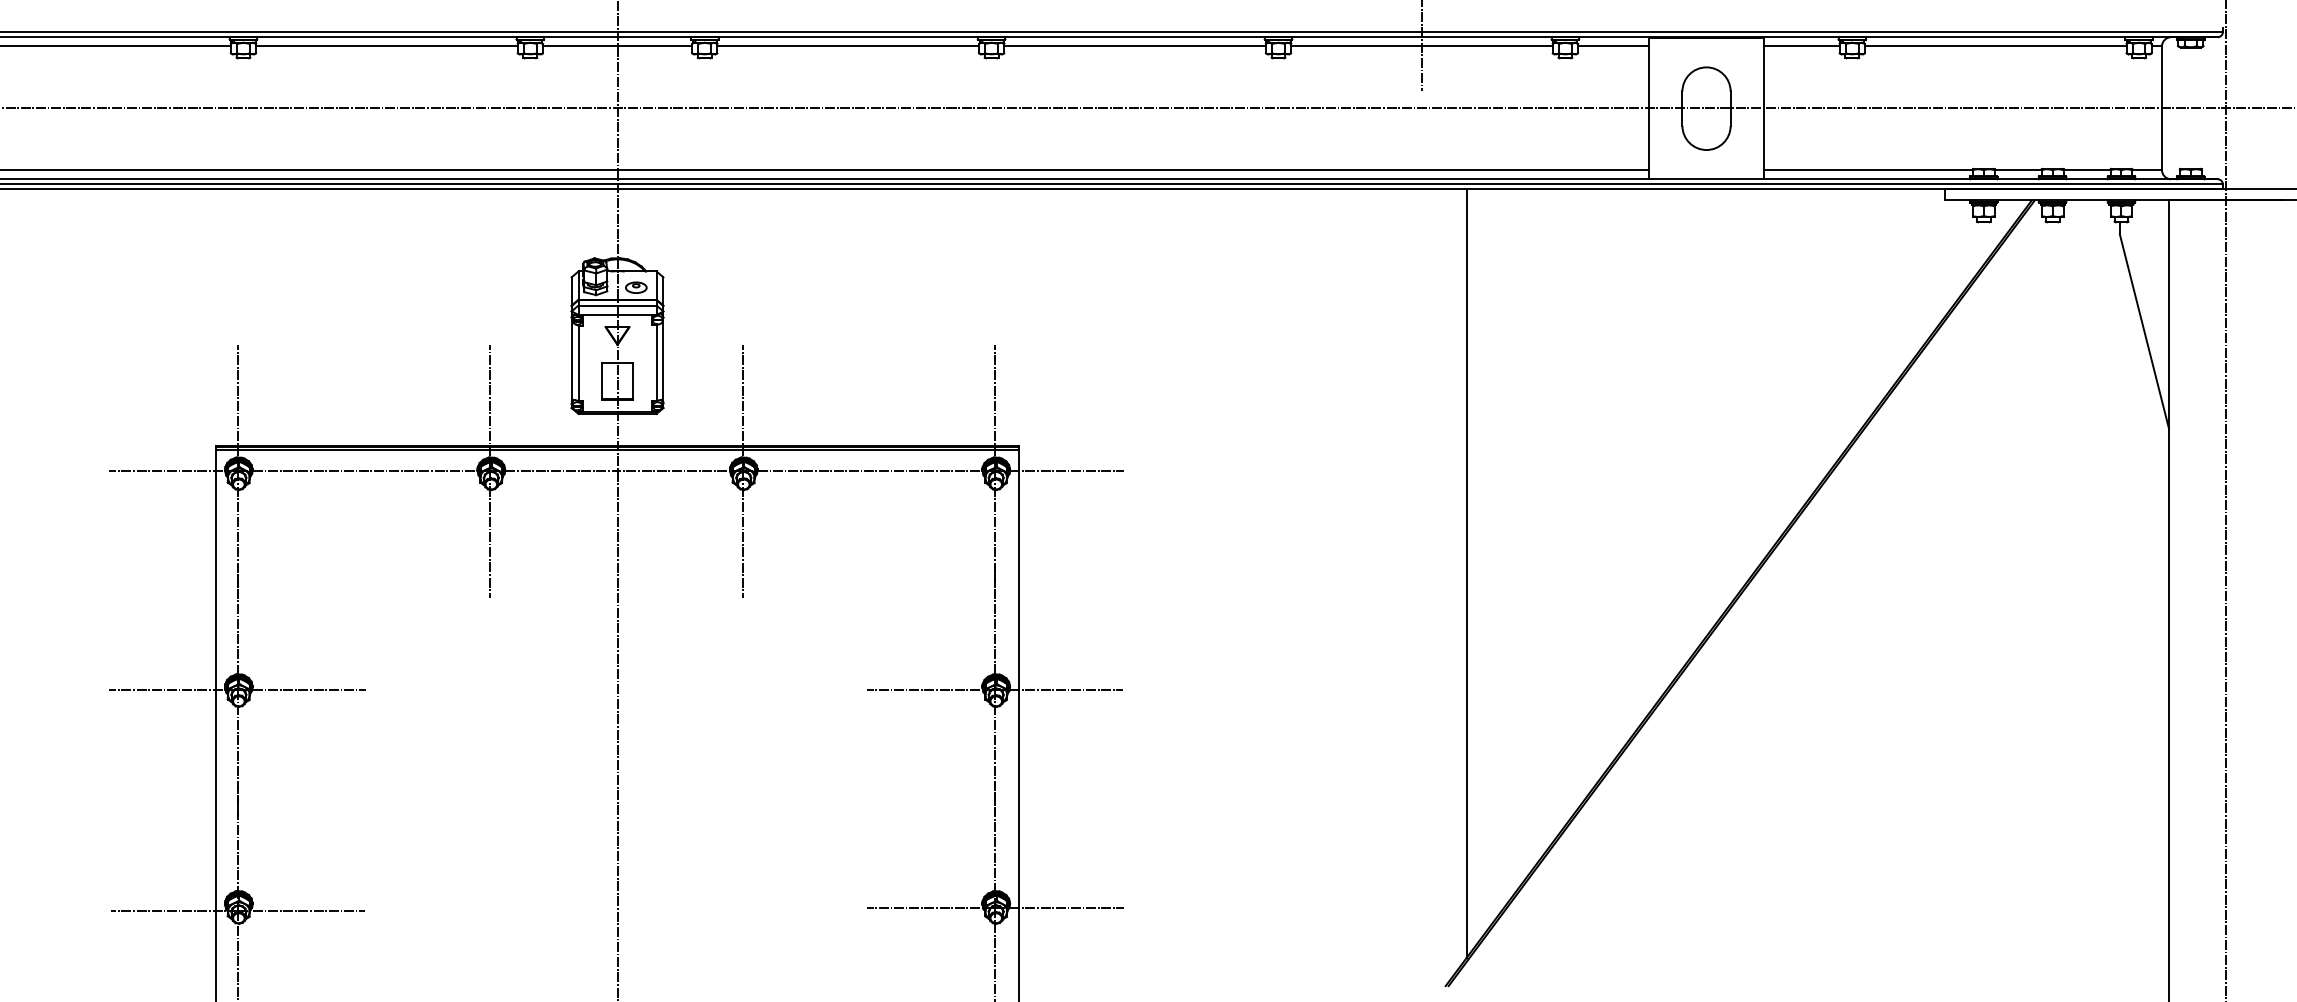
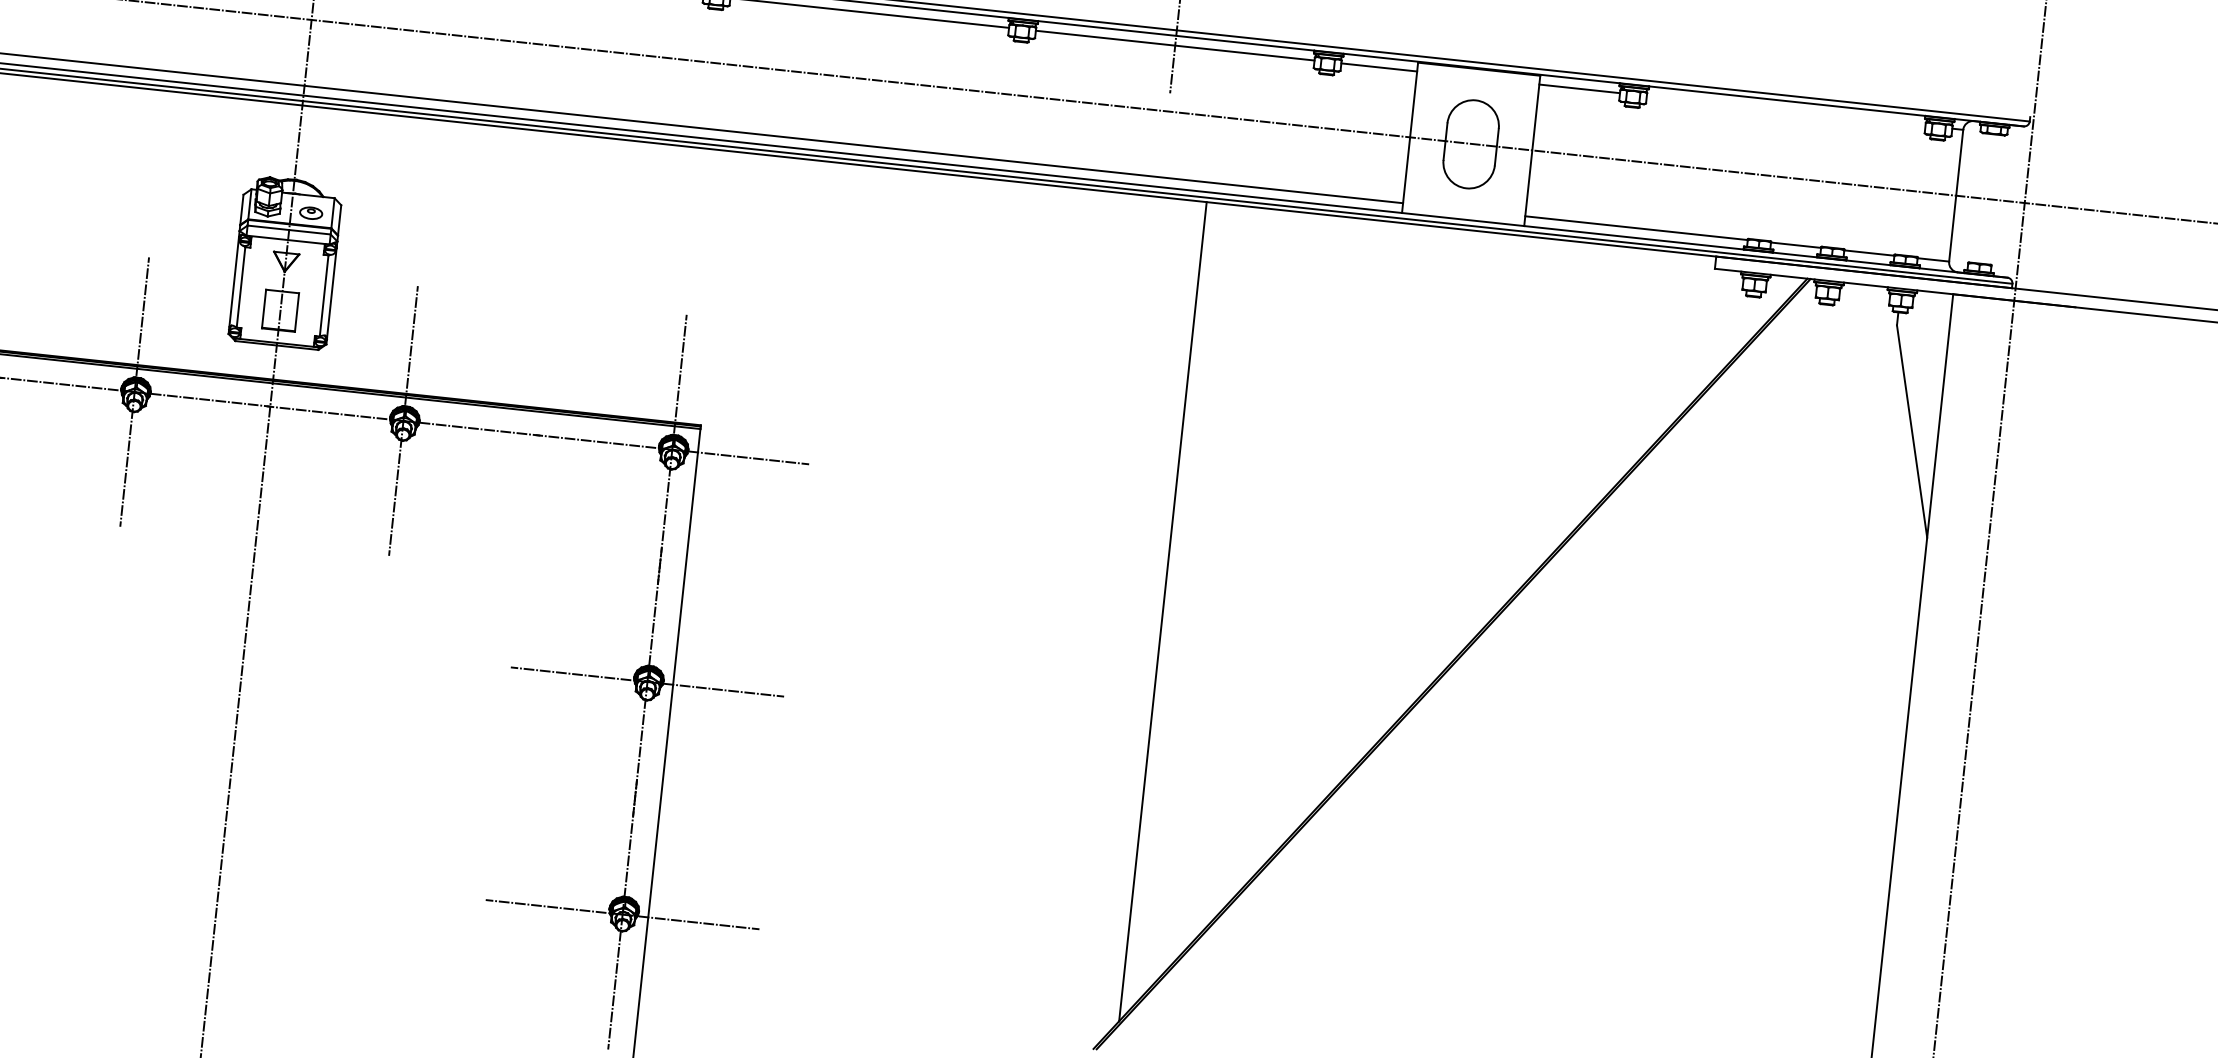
line: (1995, 46) -> (1785, 111), removed

